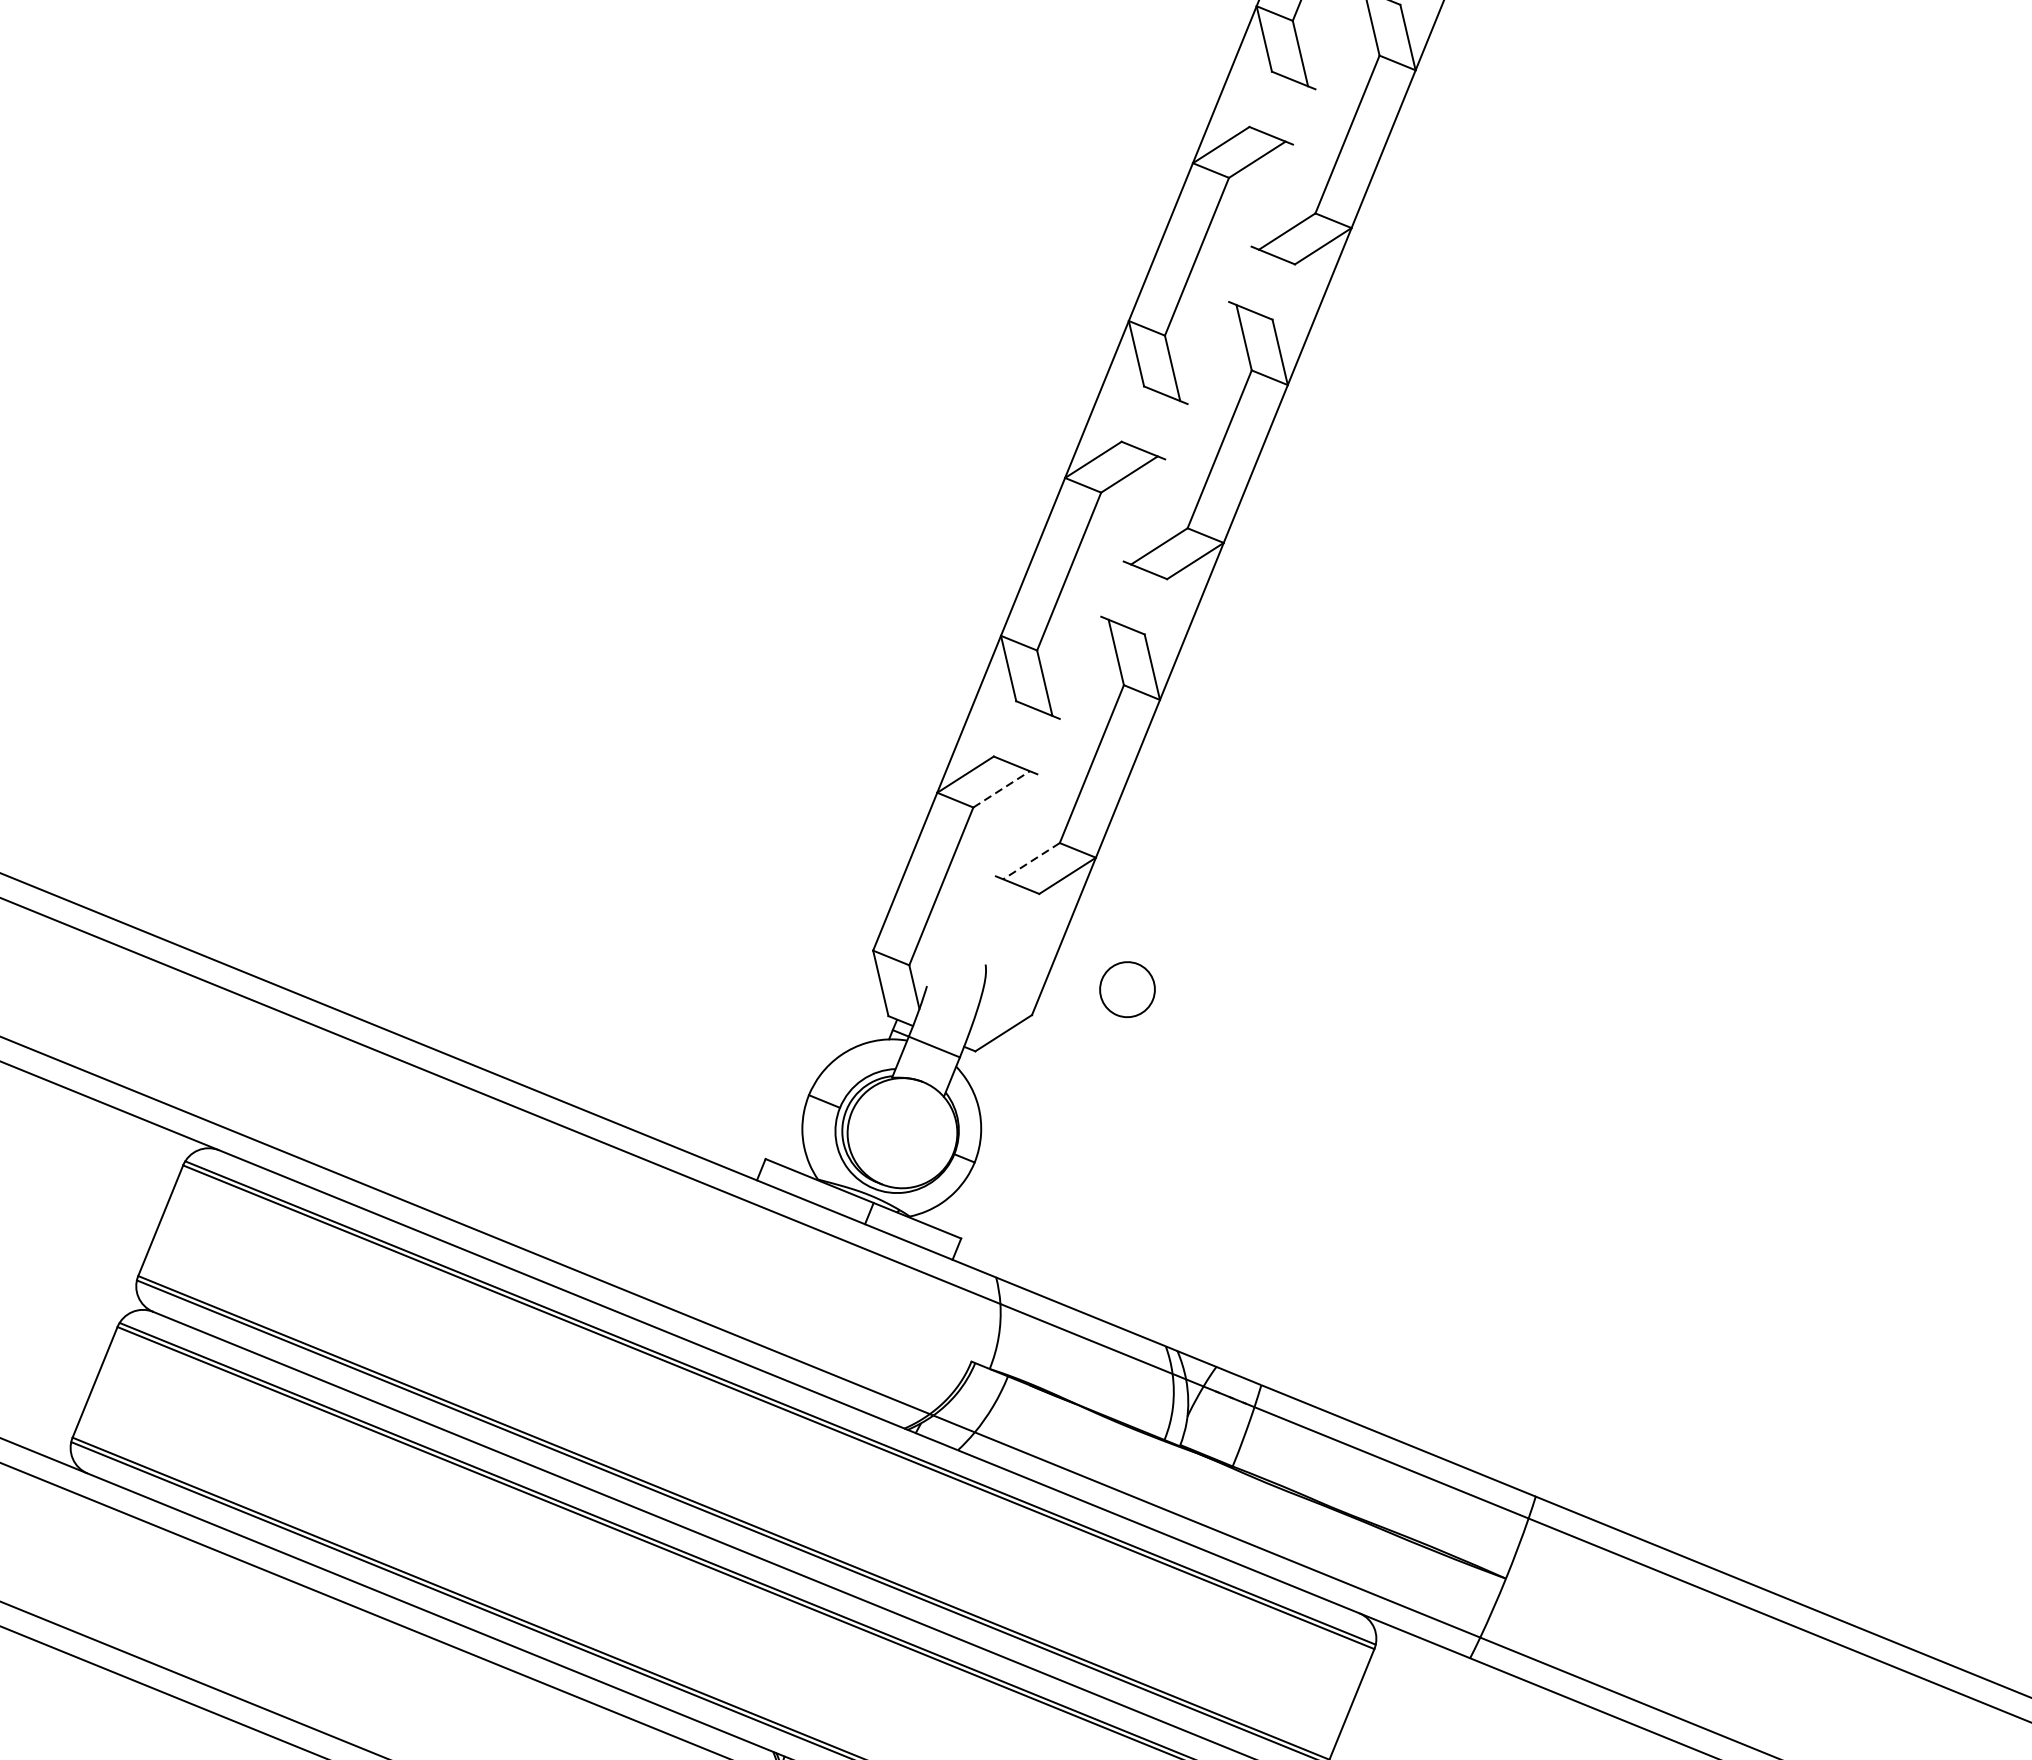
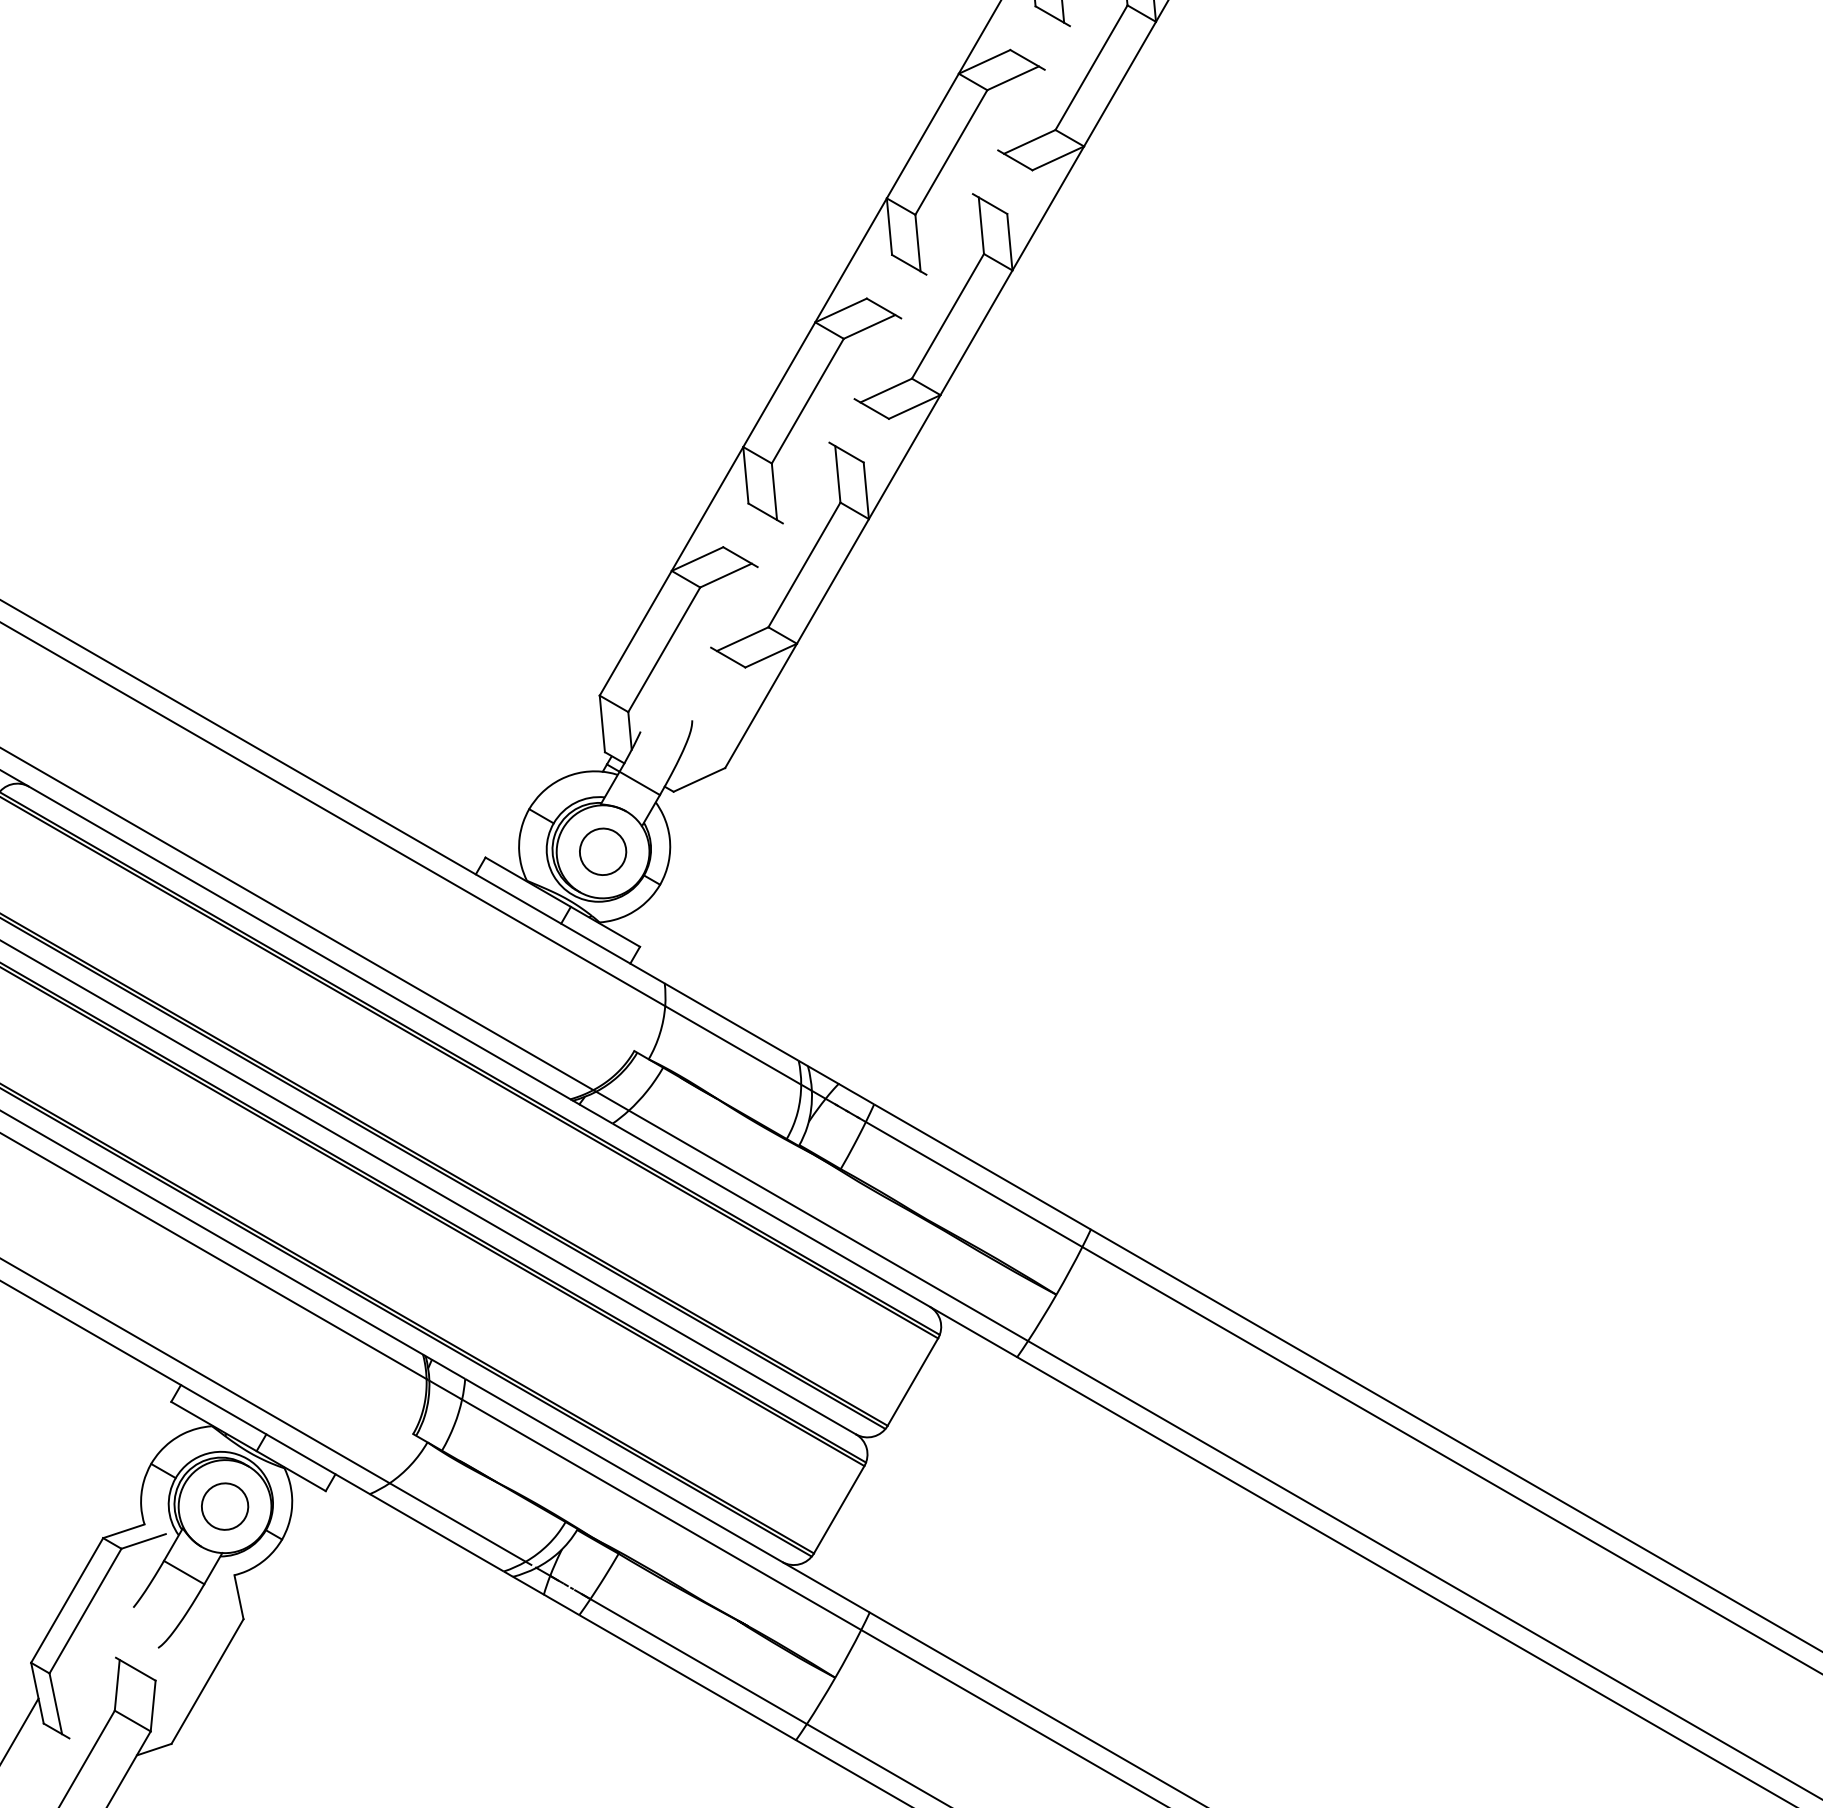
line: (1002, 789) -> (726, 575), dashed -> solid
line: (1031, 861) -> (742, 639), dashed -> solid
part: (1127, 989) -> (603, 851), moved

